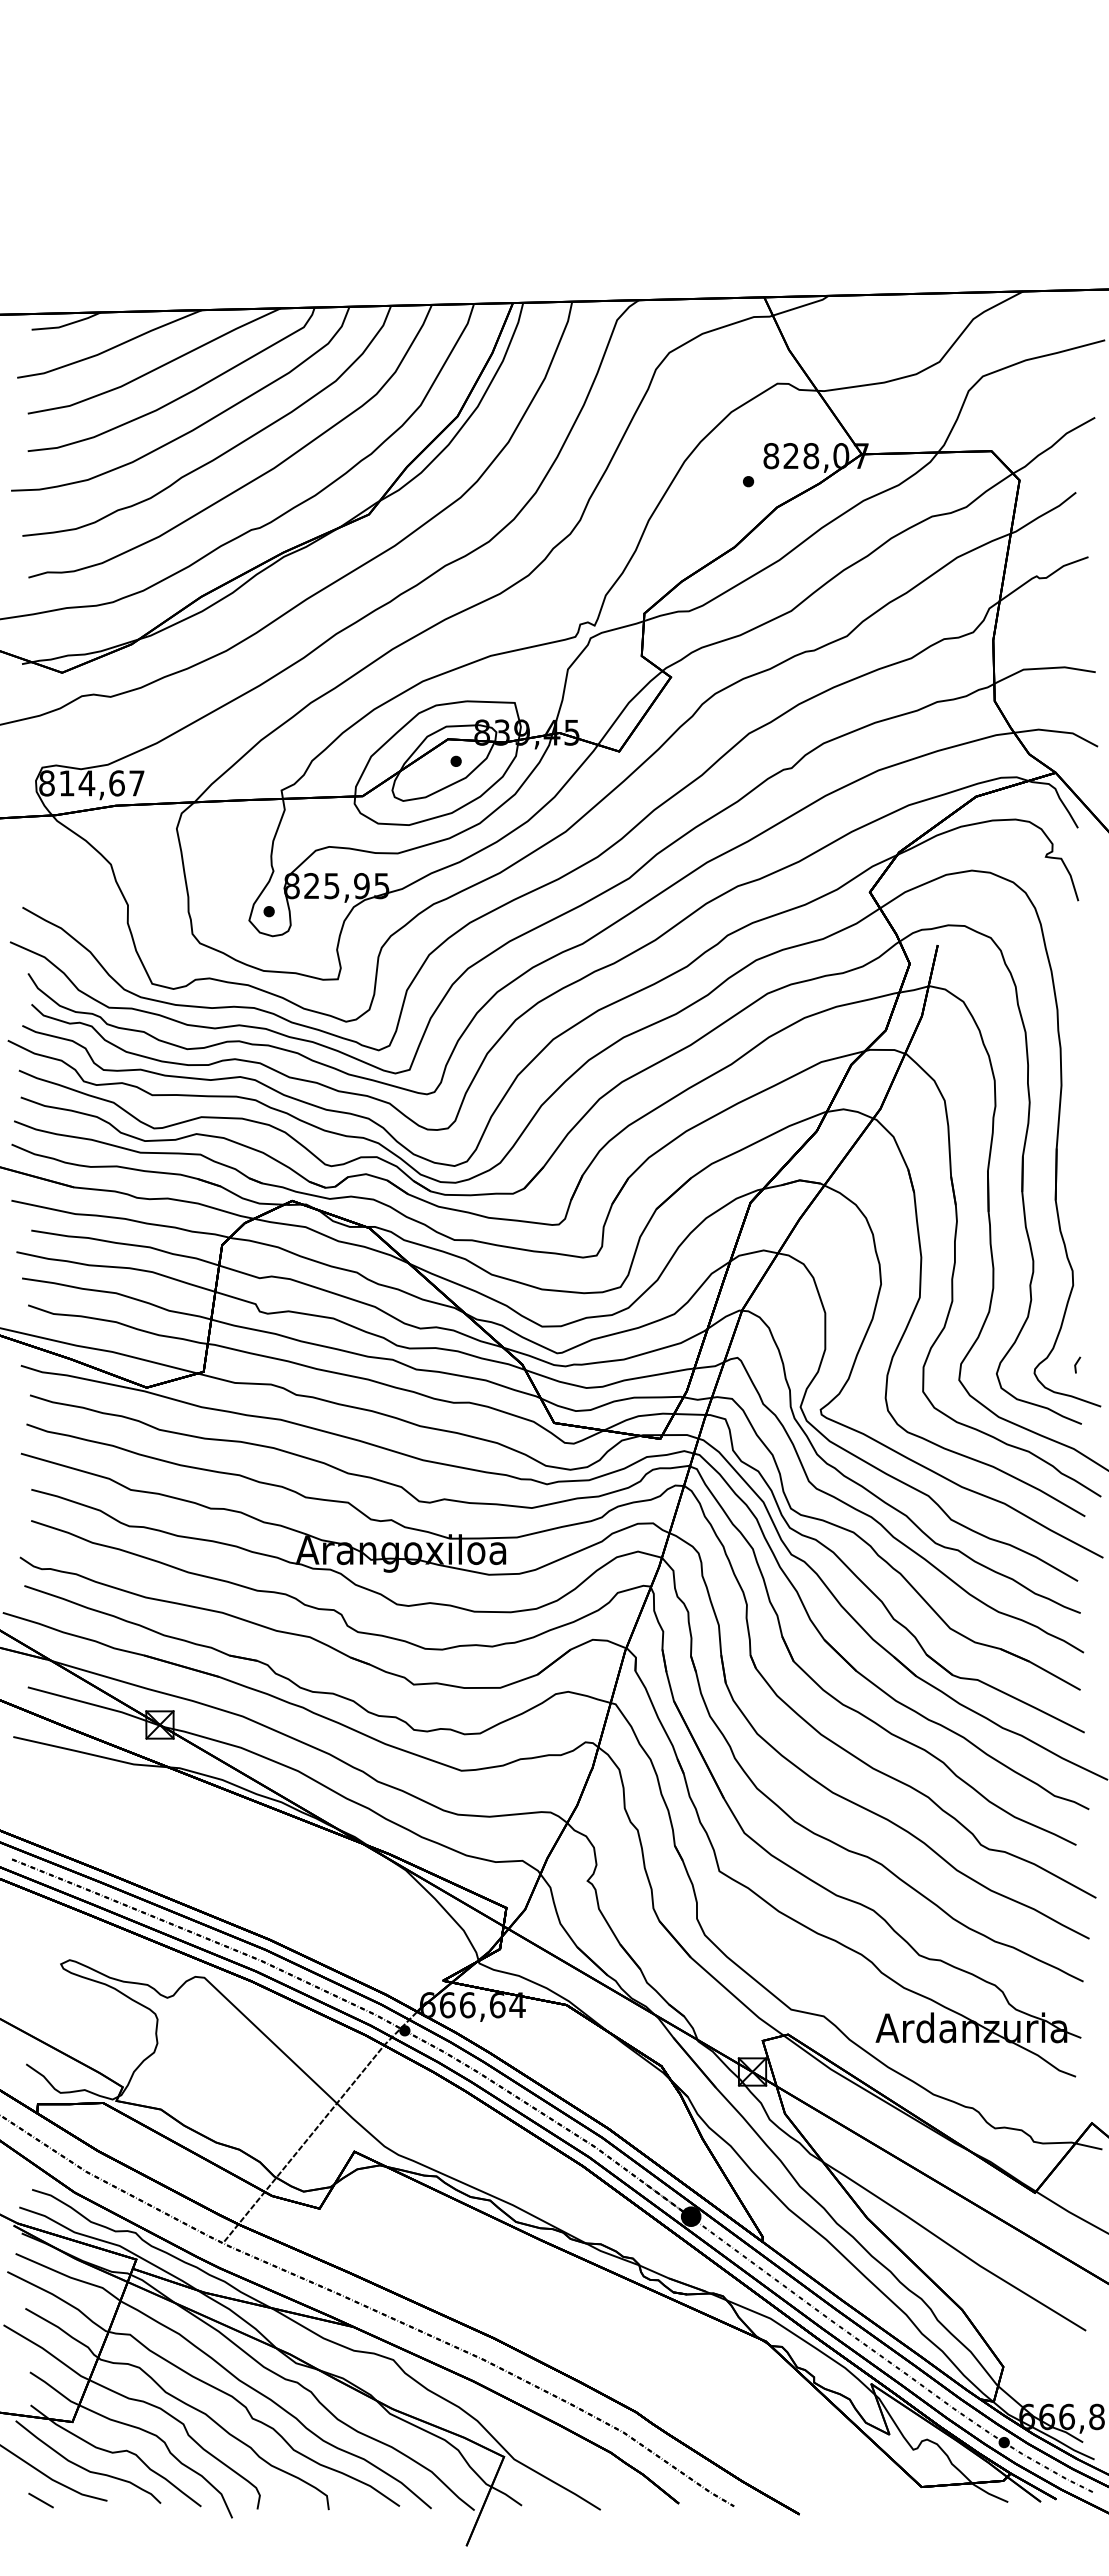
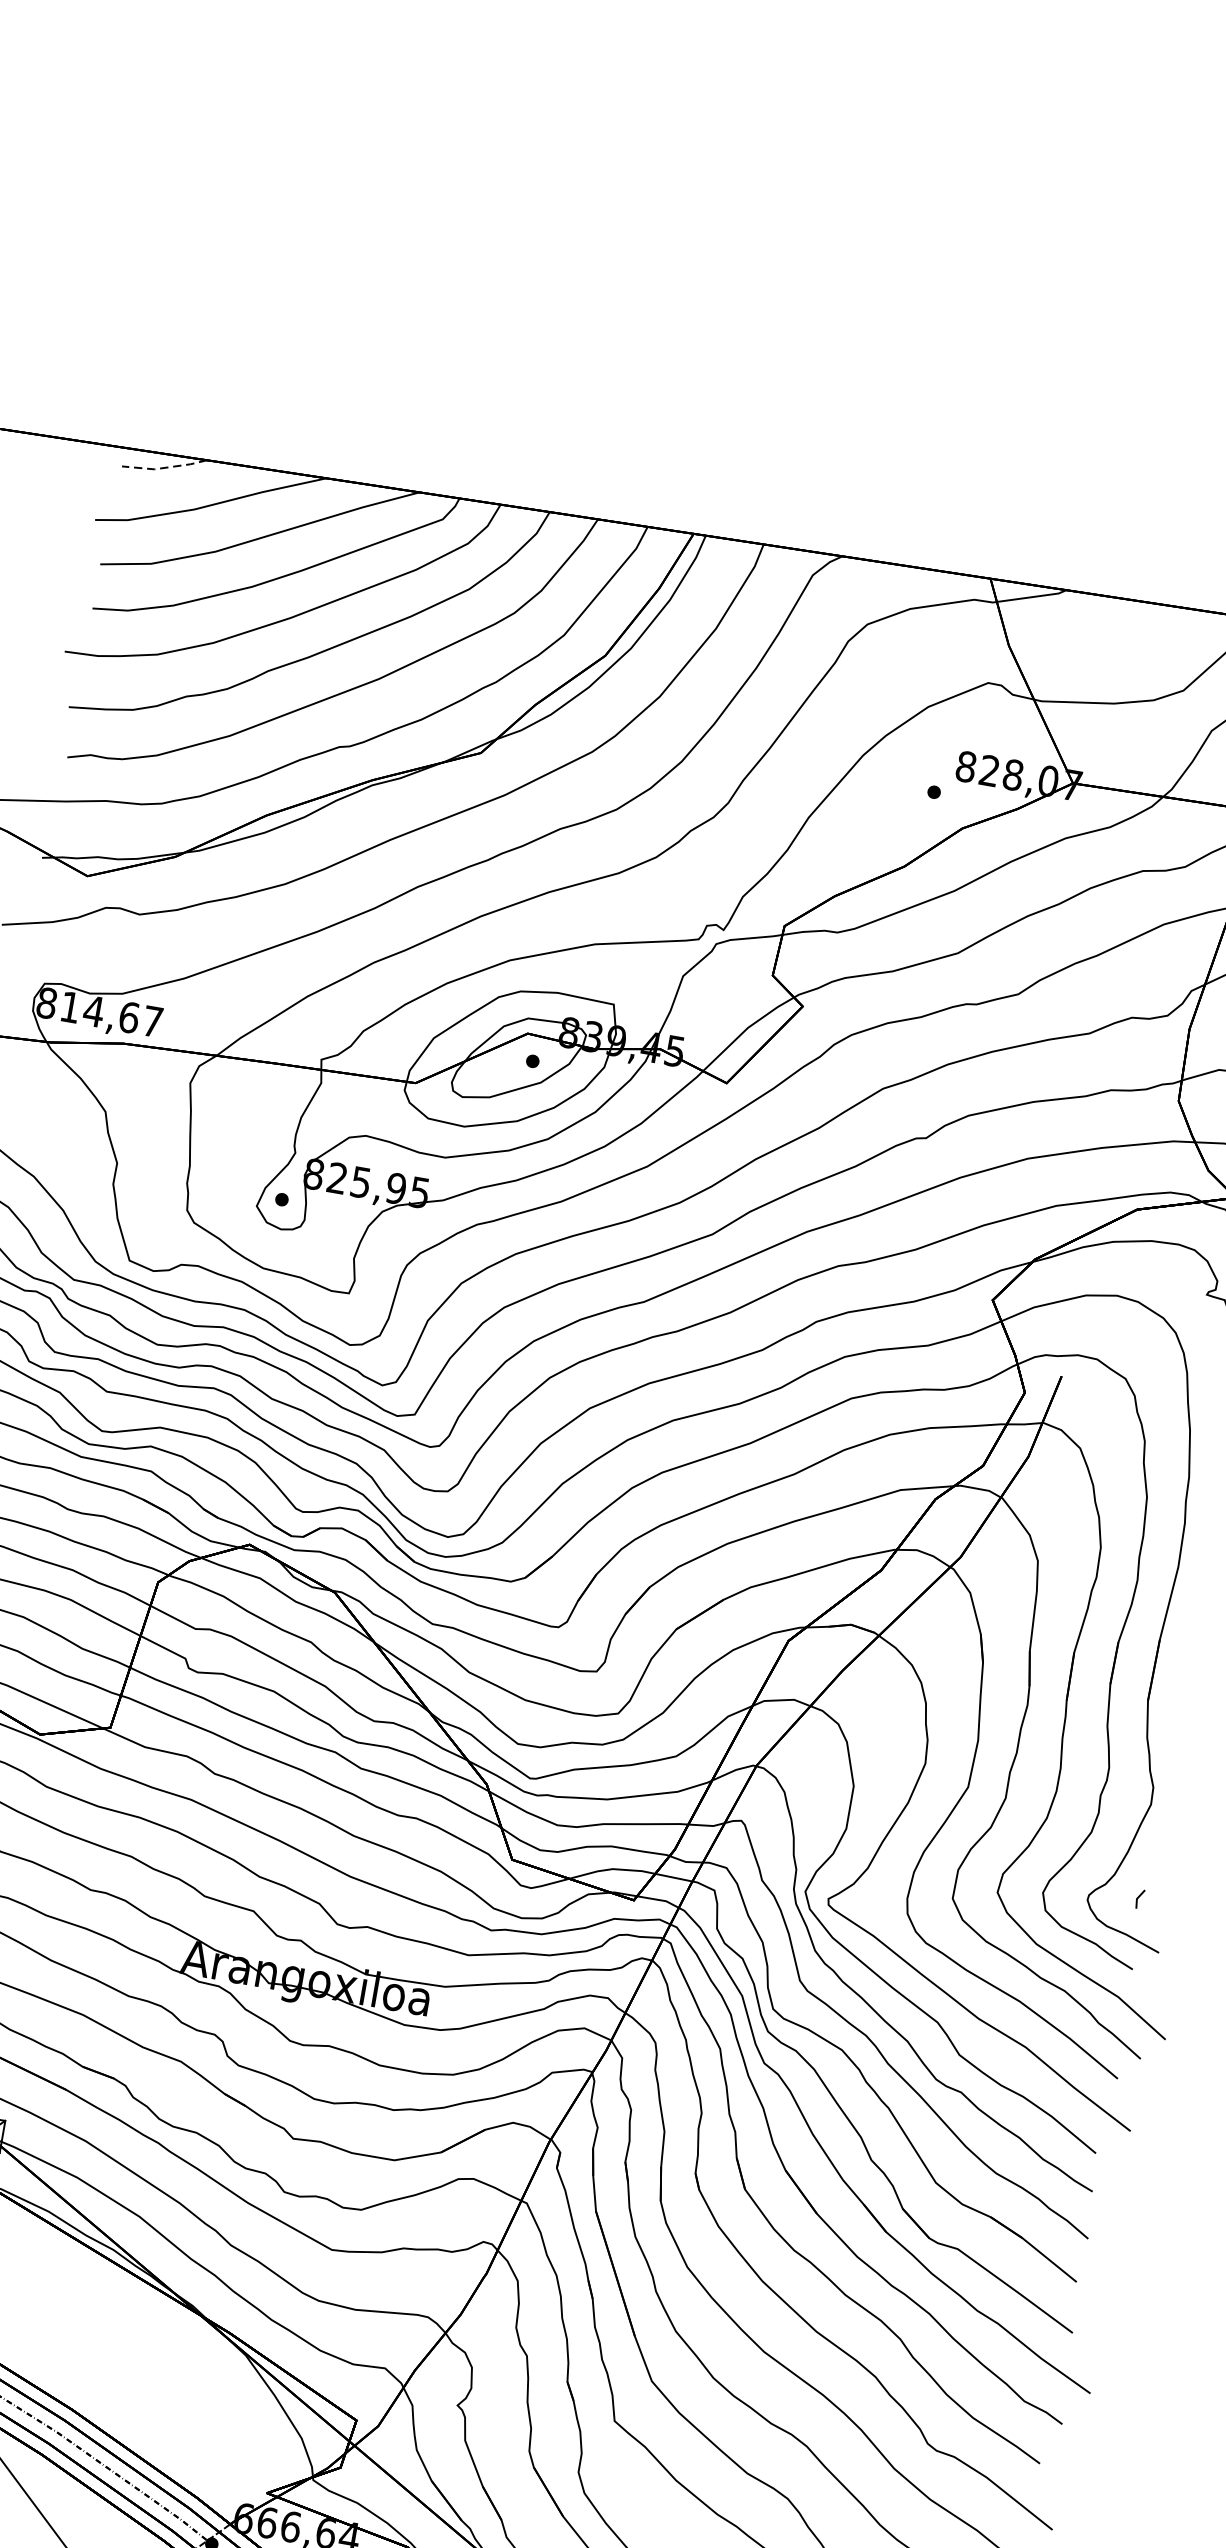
line: (67, 324) -> (165, 467), solid -> dashed

